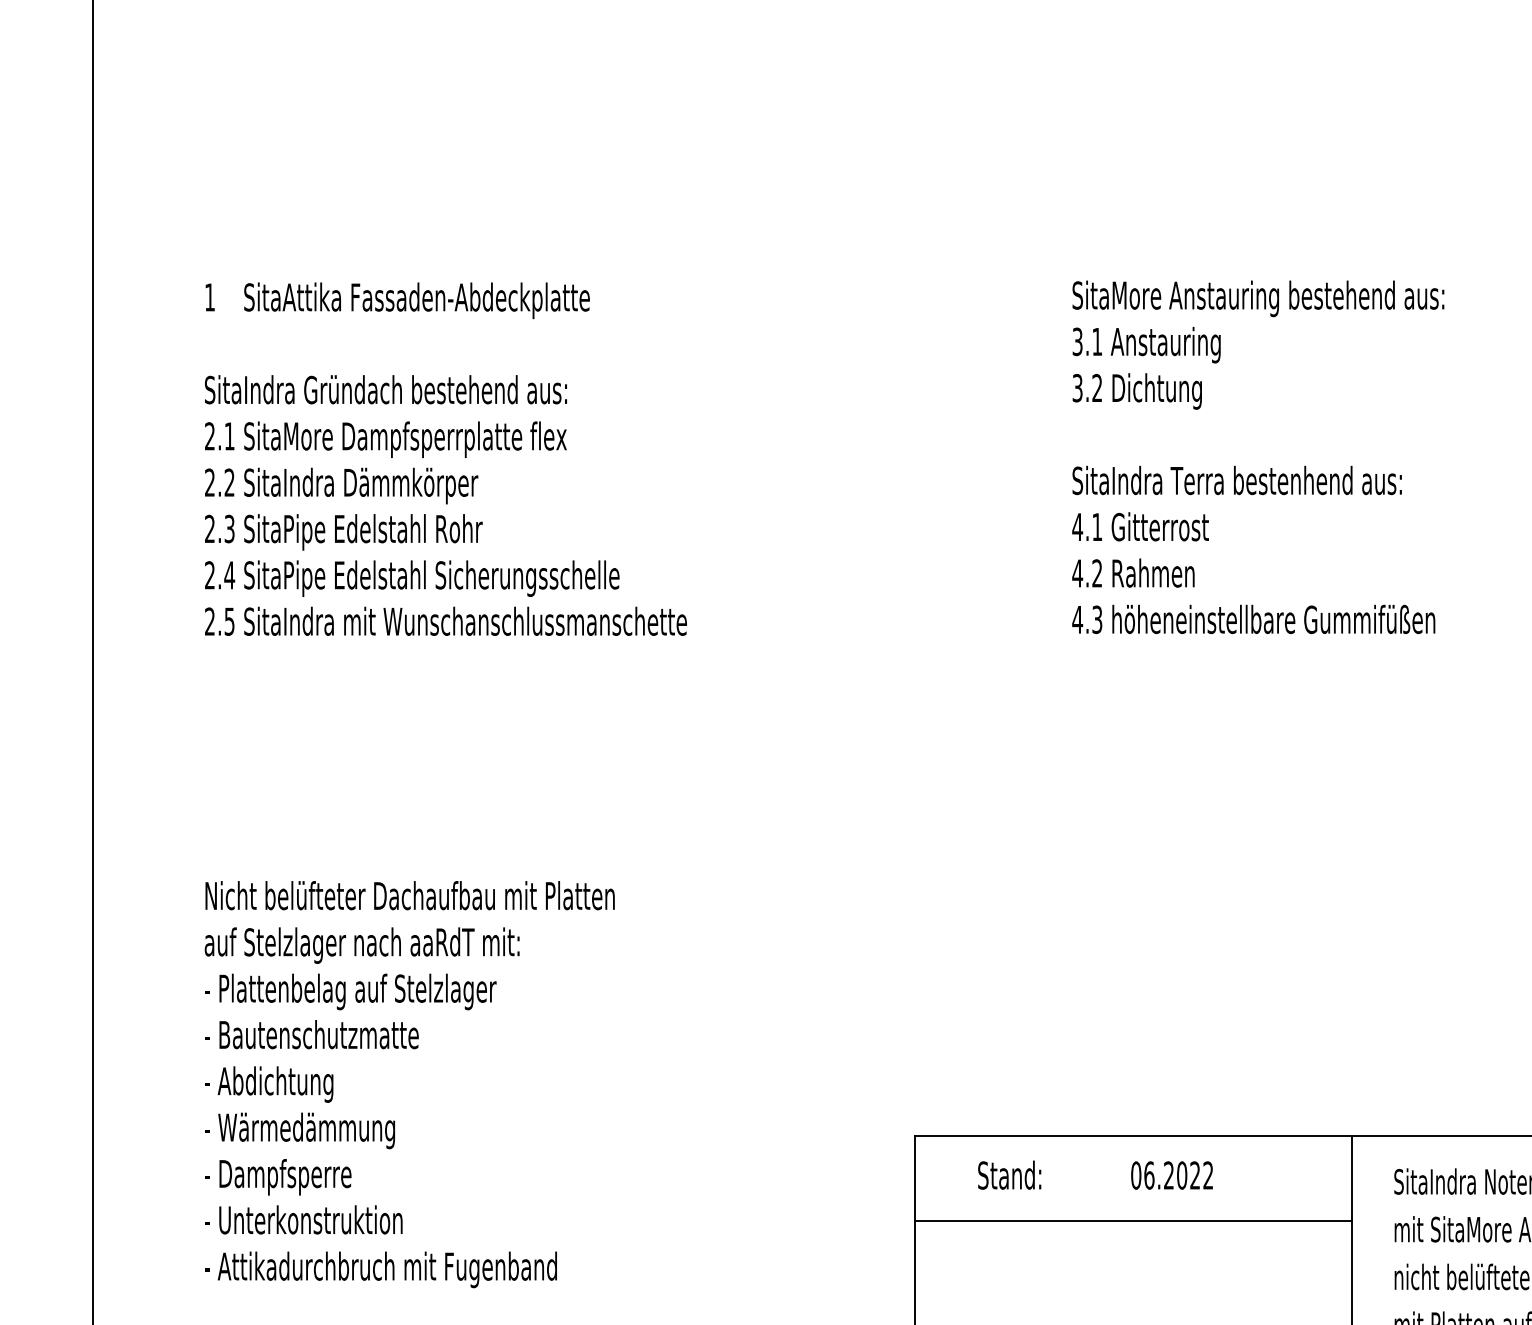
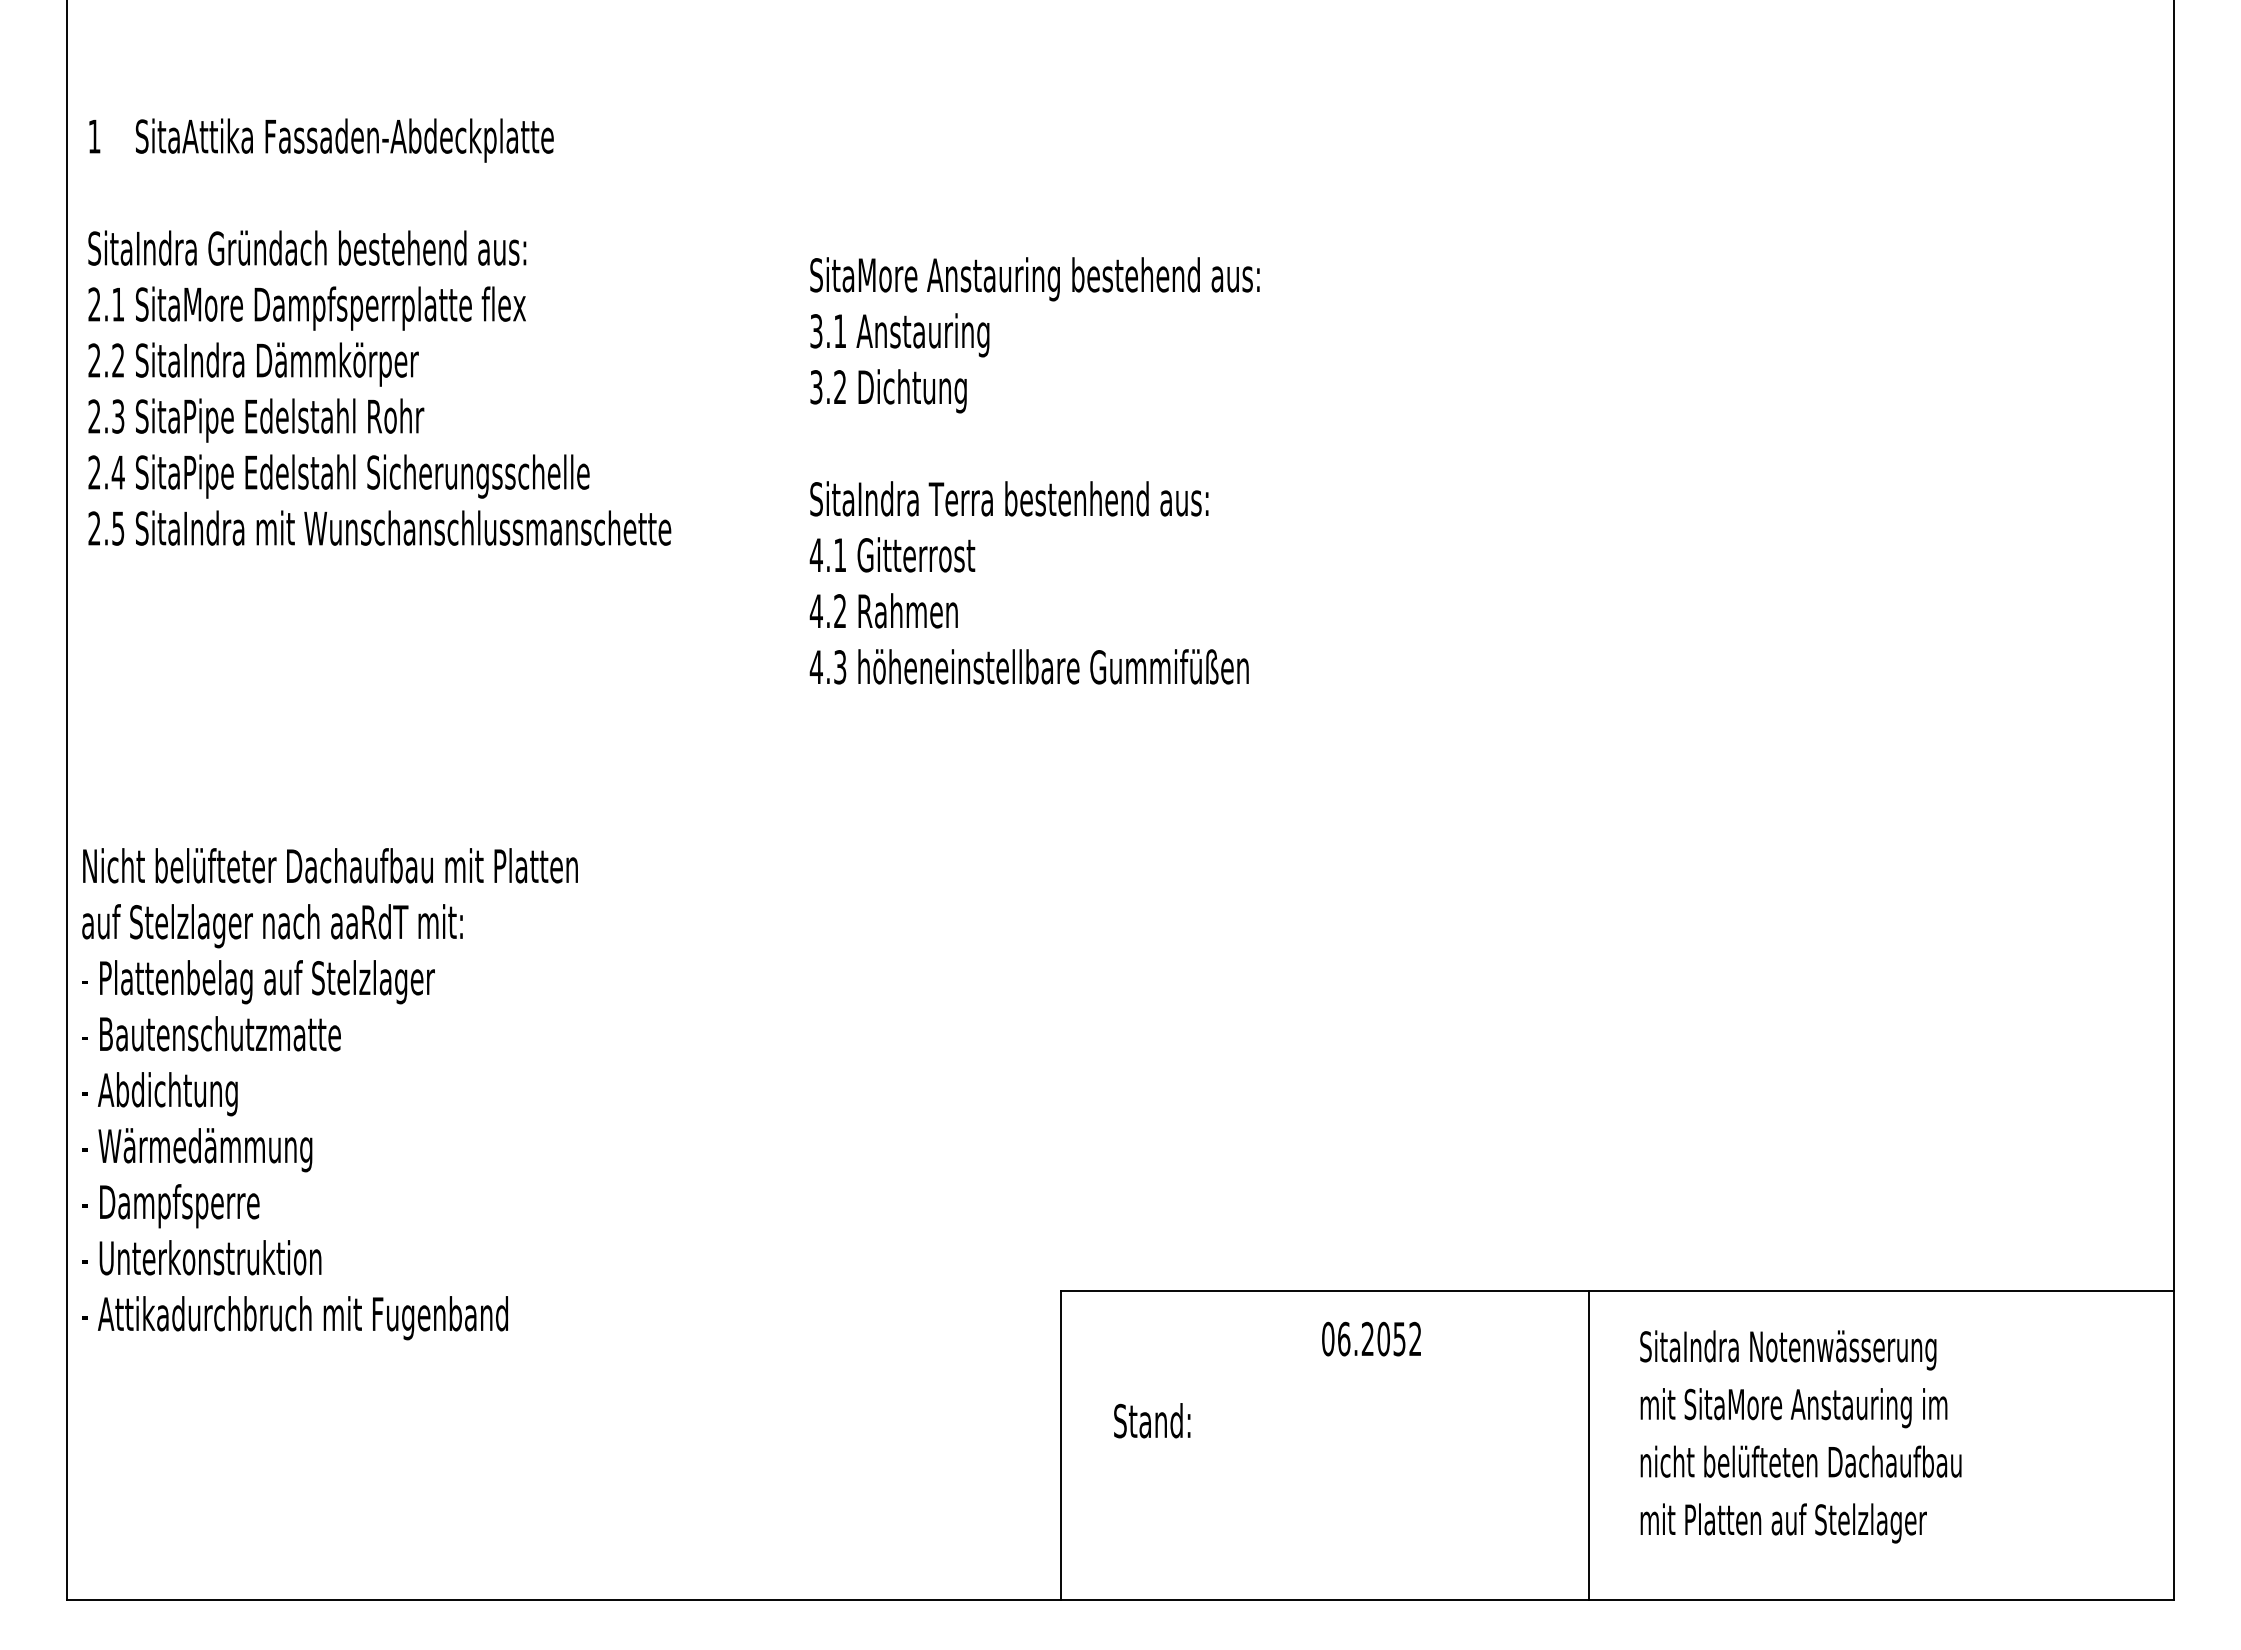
text: (1258, 457) -> (1034, 470), moved
text: (445, 458) -> (379, 331), moved
text: (409, 1084) -> (329, 1094), moved
text: (1009, 1175) -> (1152, 1420), moved
text: (1195, 1175) -> (1399, 1338), 06.2022 -> 06.2052
line: (1133, 1221) -> (1324, 1394), removed

